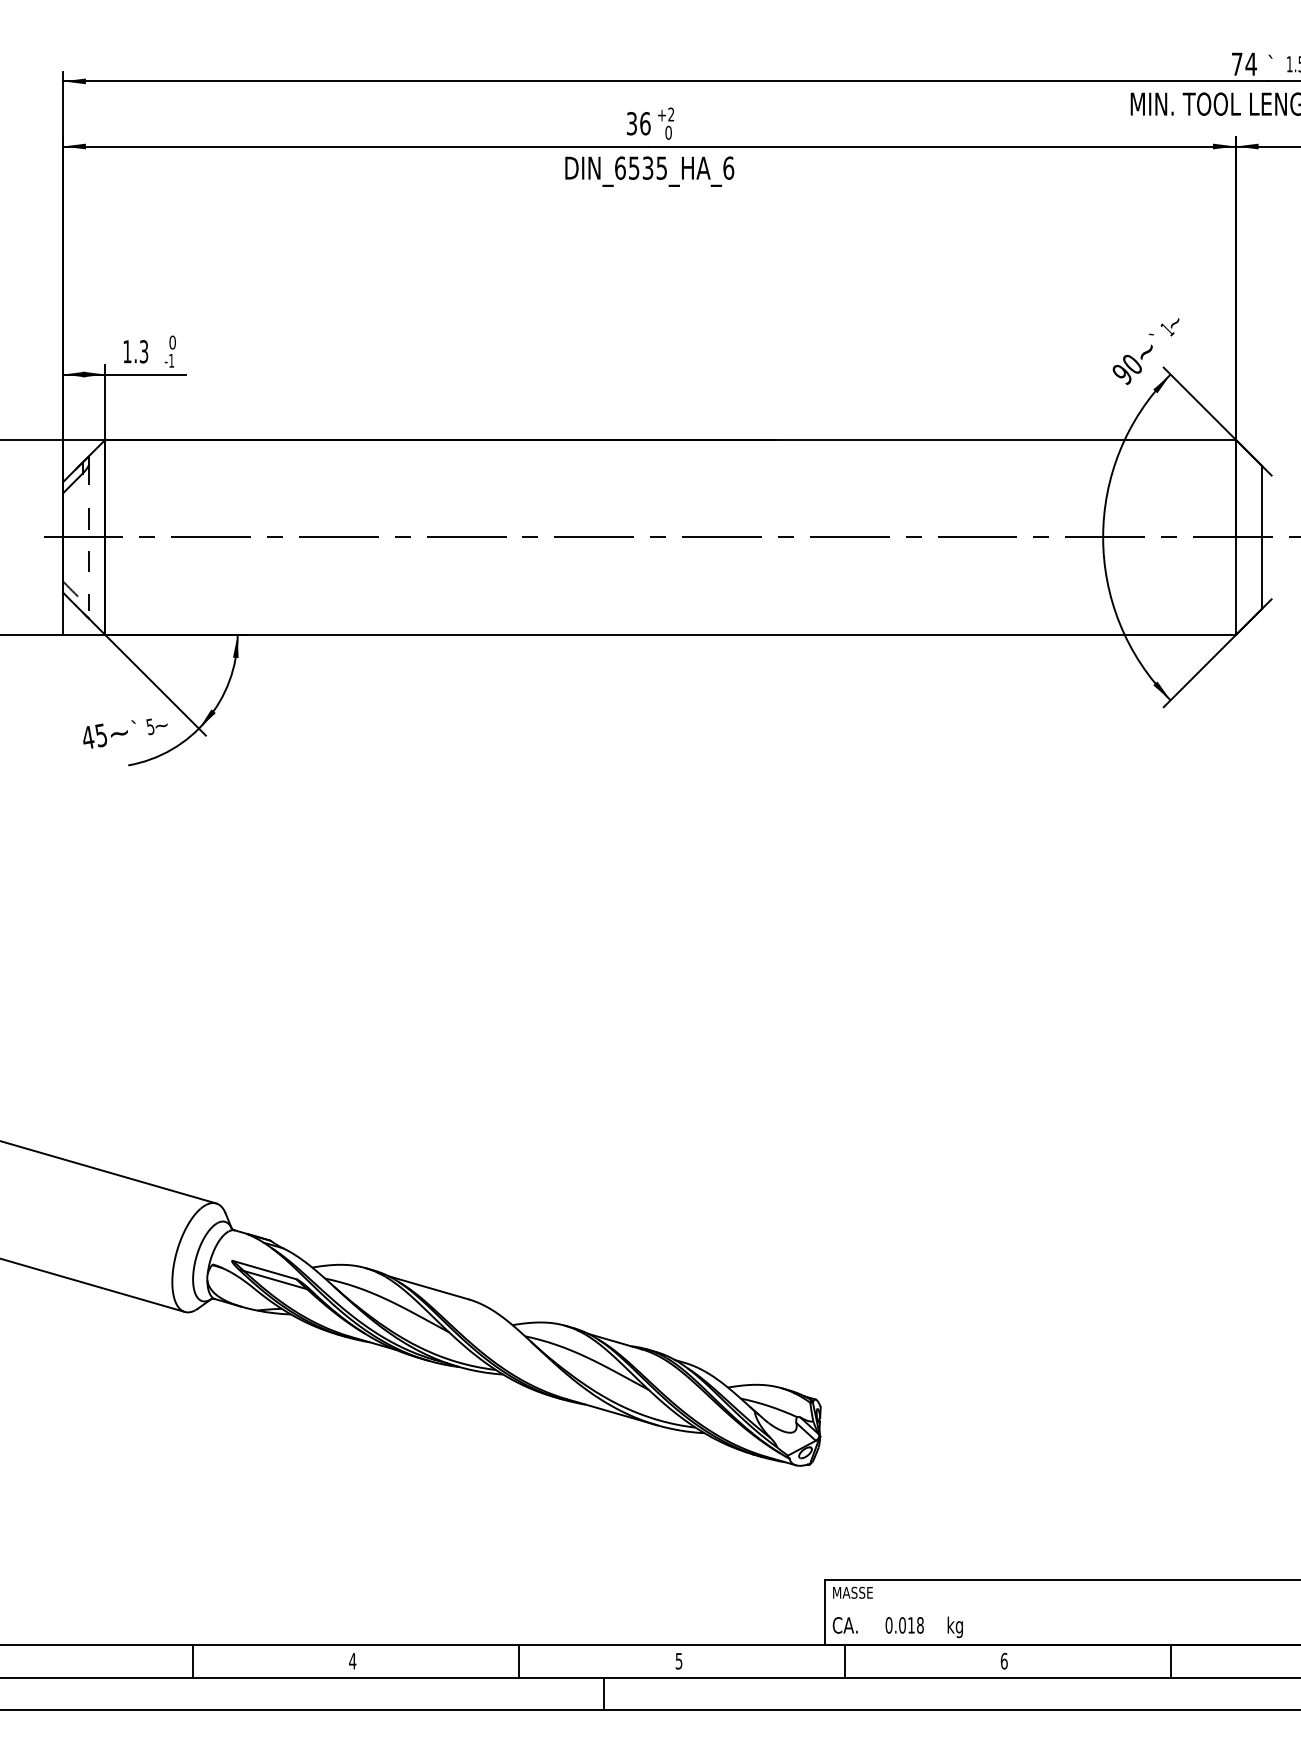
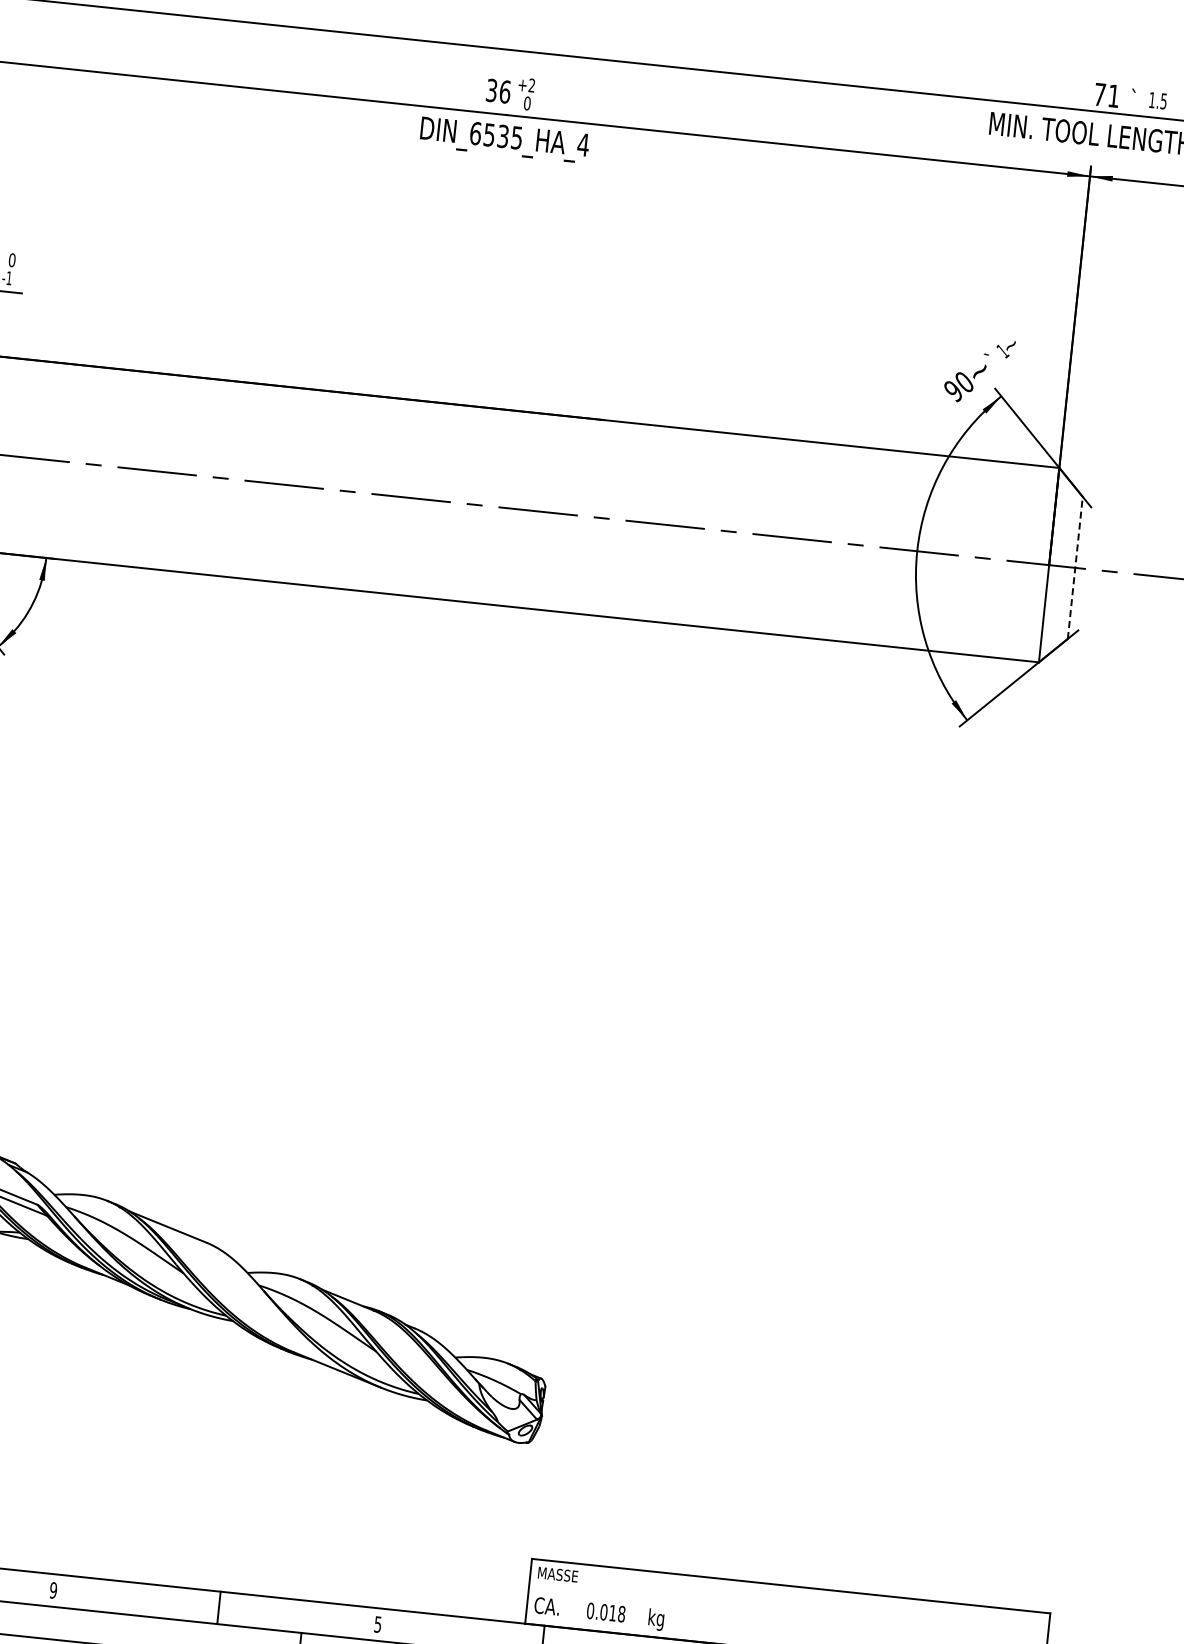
text: (1251, 63) -> (1114, 95), 74 -> 71
text: (728, 167) -> (583, 144), DIN_6535_HA_6 -> DIN_6535_HA_4
line: (1262, 536) -> (1075, 567), solid -> dashed
text: (352, 1660) -> (53, 1589), 4 -> 9

